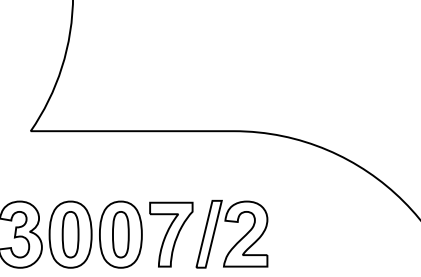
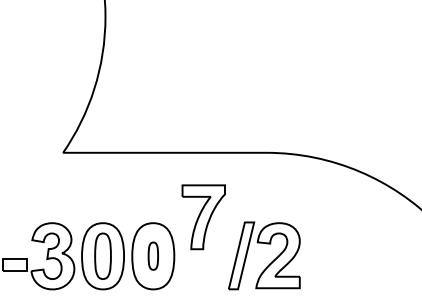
part: (121, 233) -> (153, 255), size x0.6
part: (171, 234) -> (203, 217), moved

